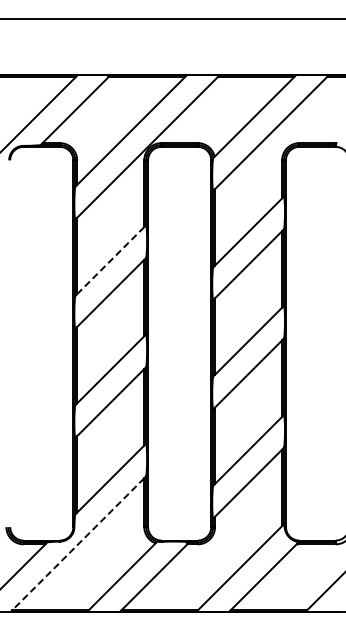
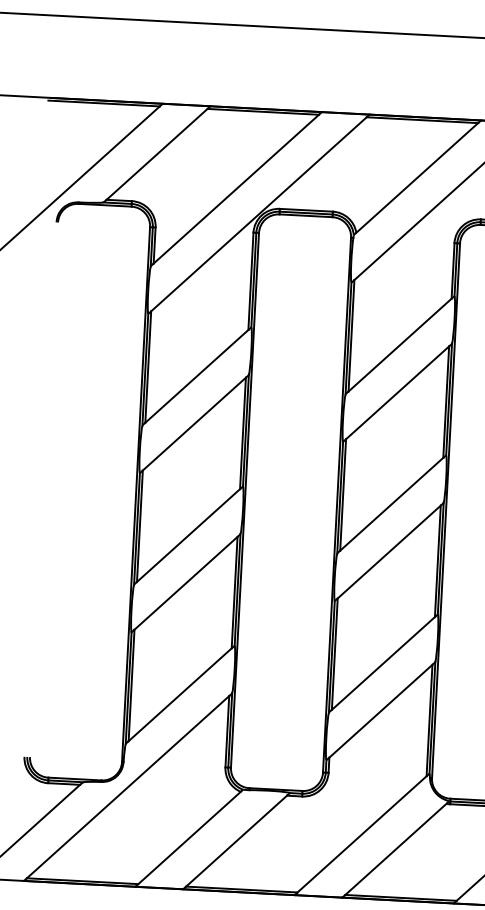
line: (110, 260) -> (196, 376), dashed -> solid
line: (78, 544) -> (128, 787), dashed -> solid

